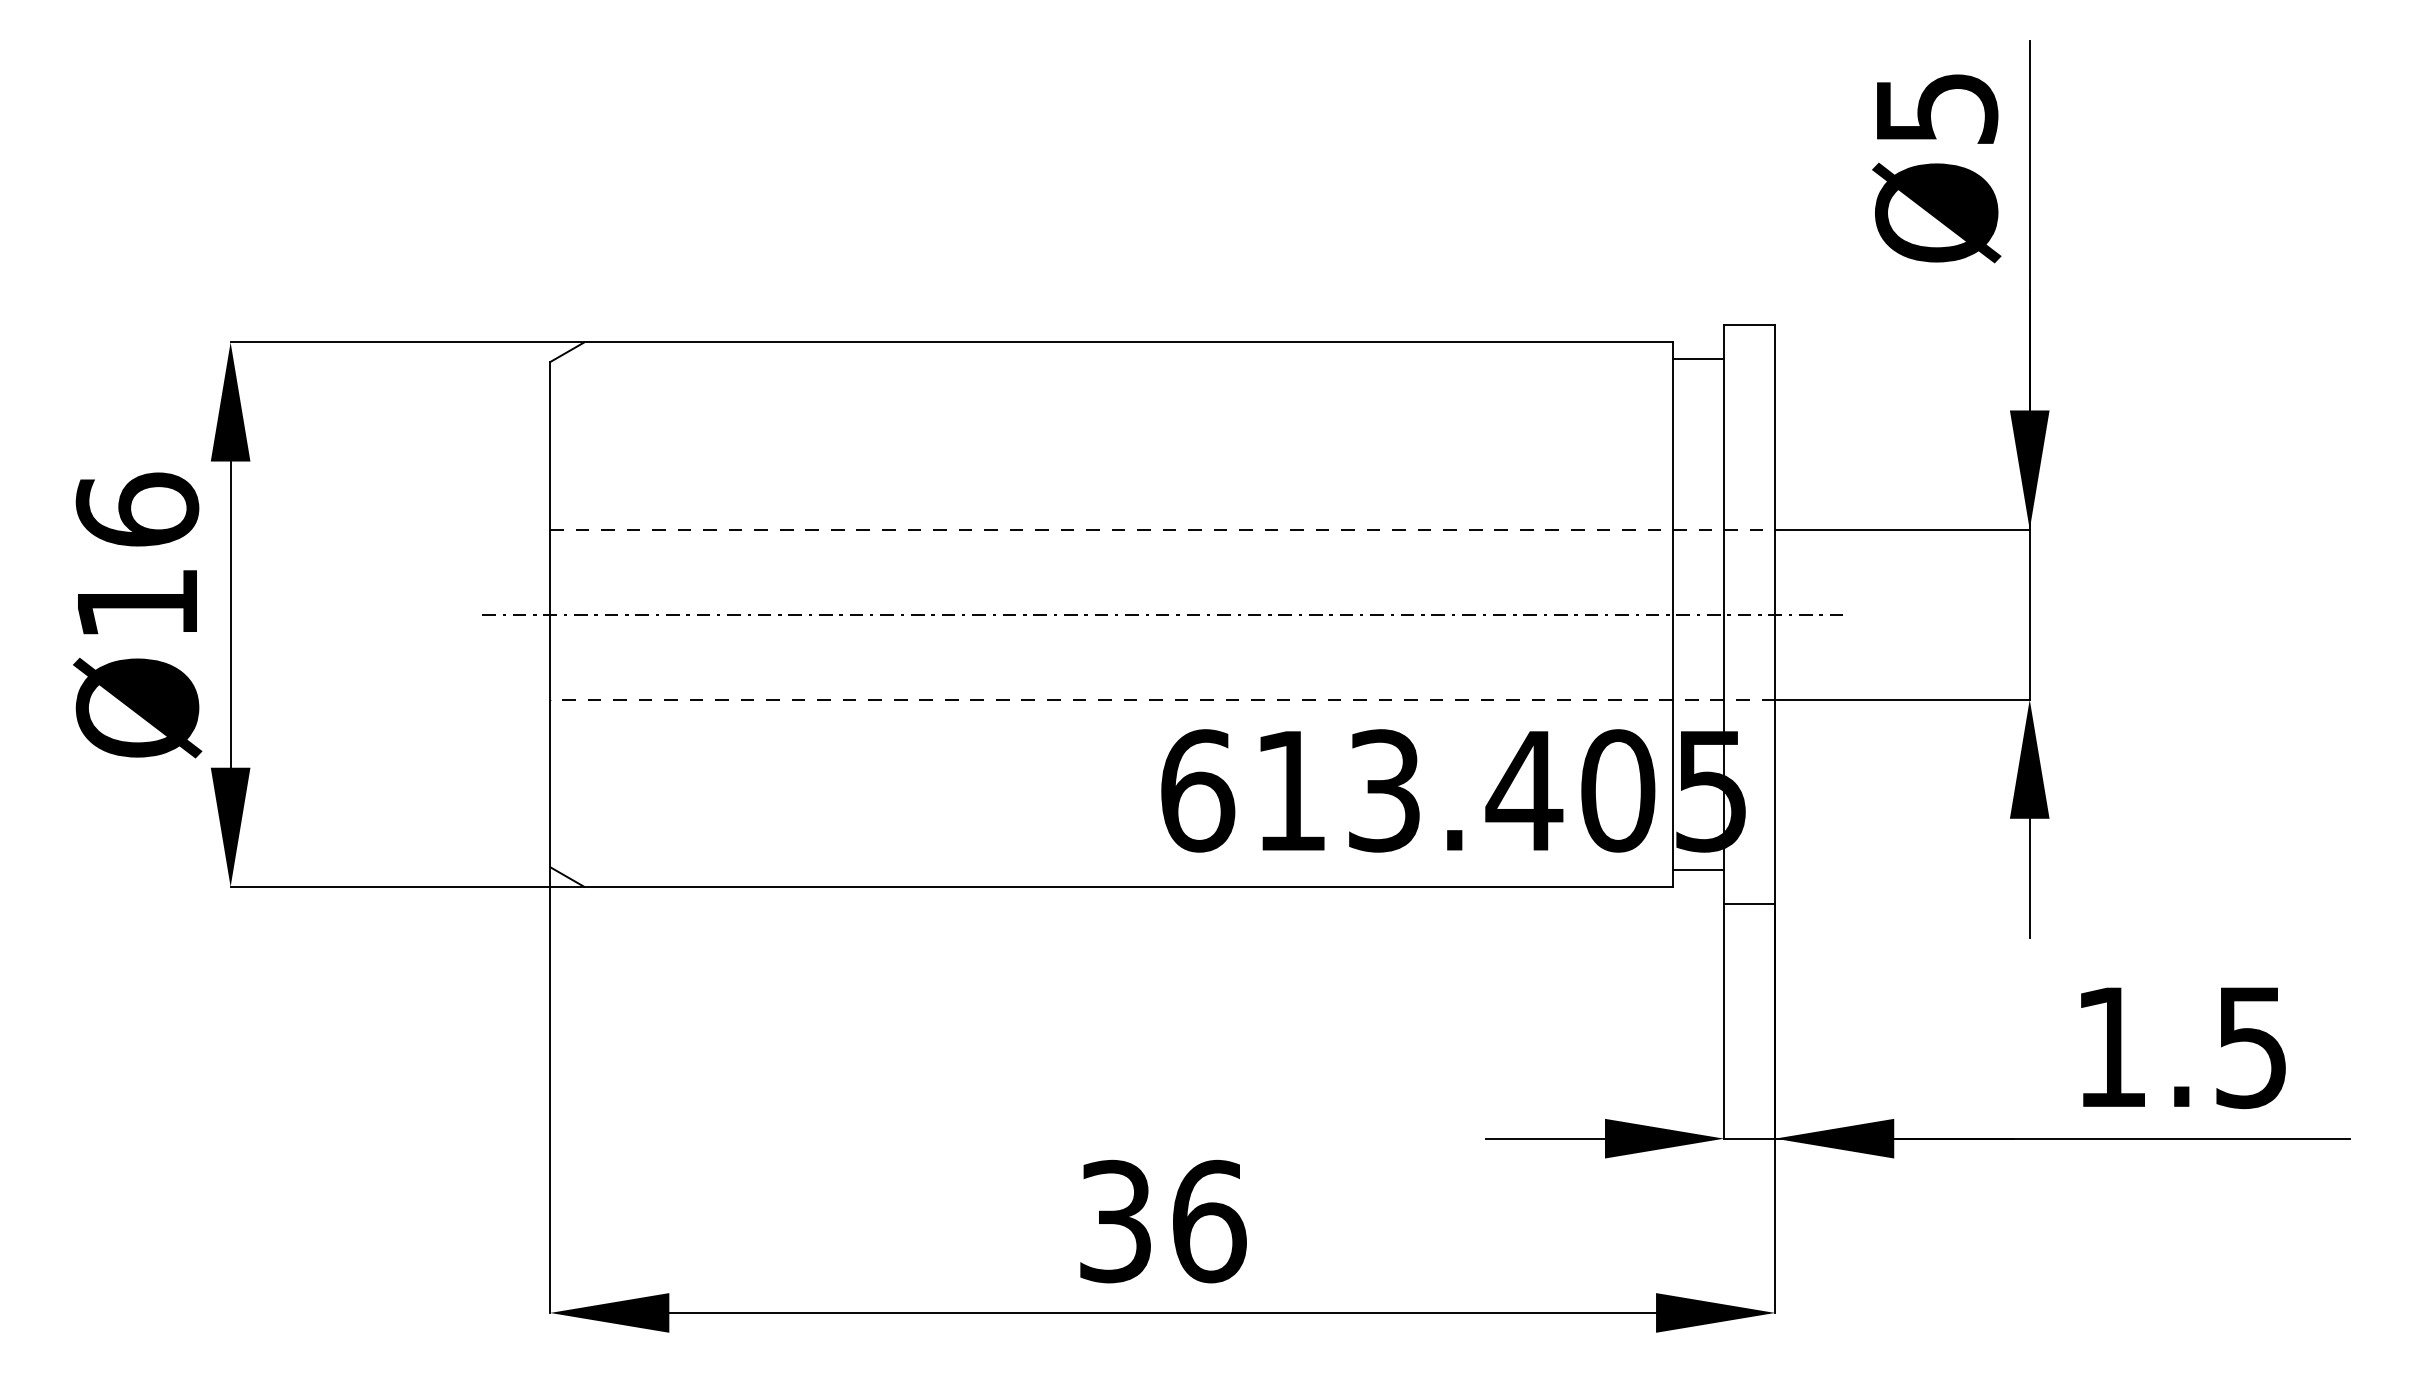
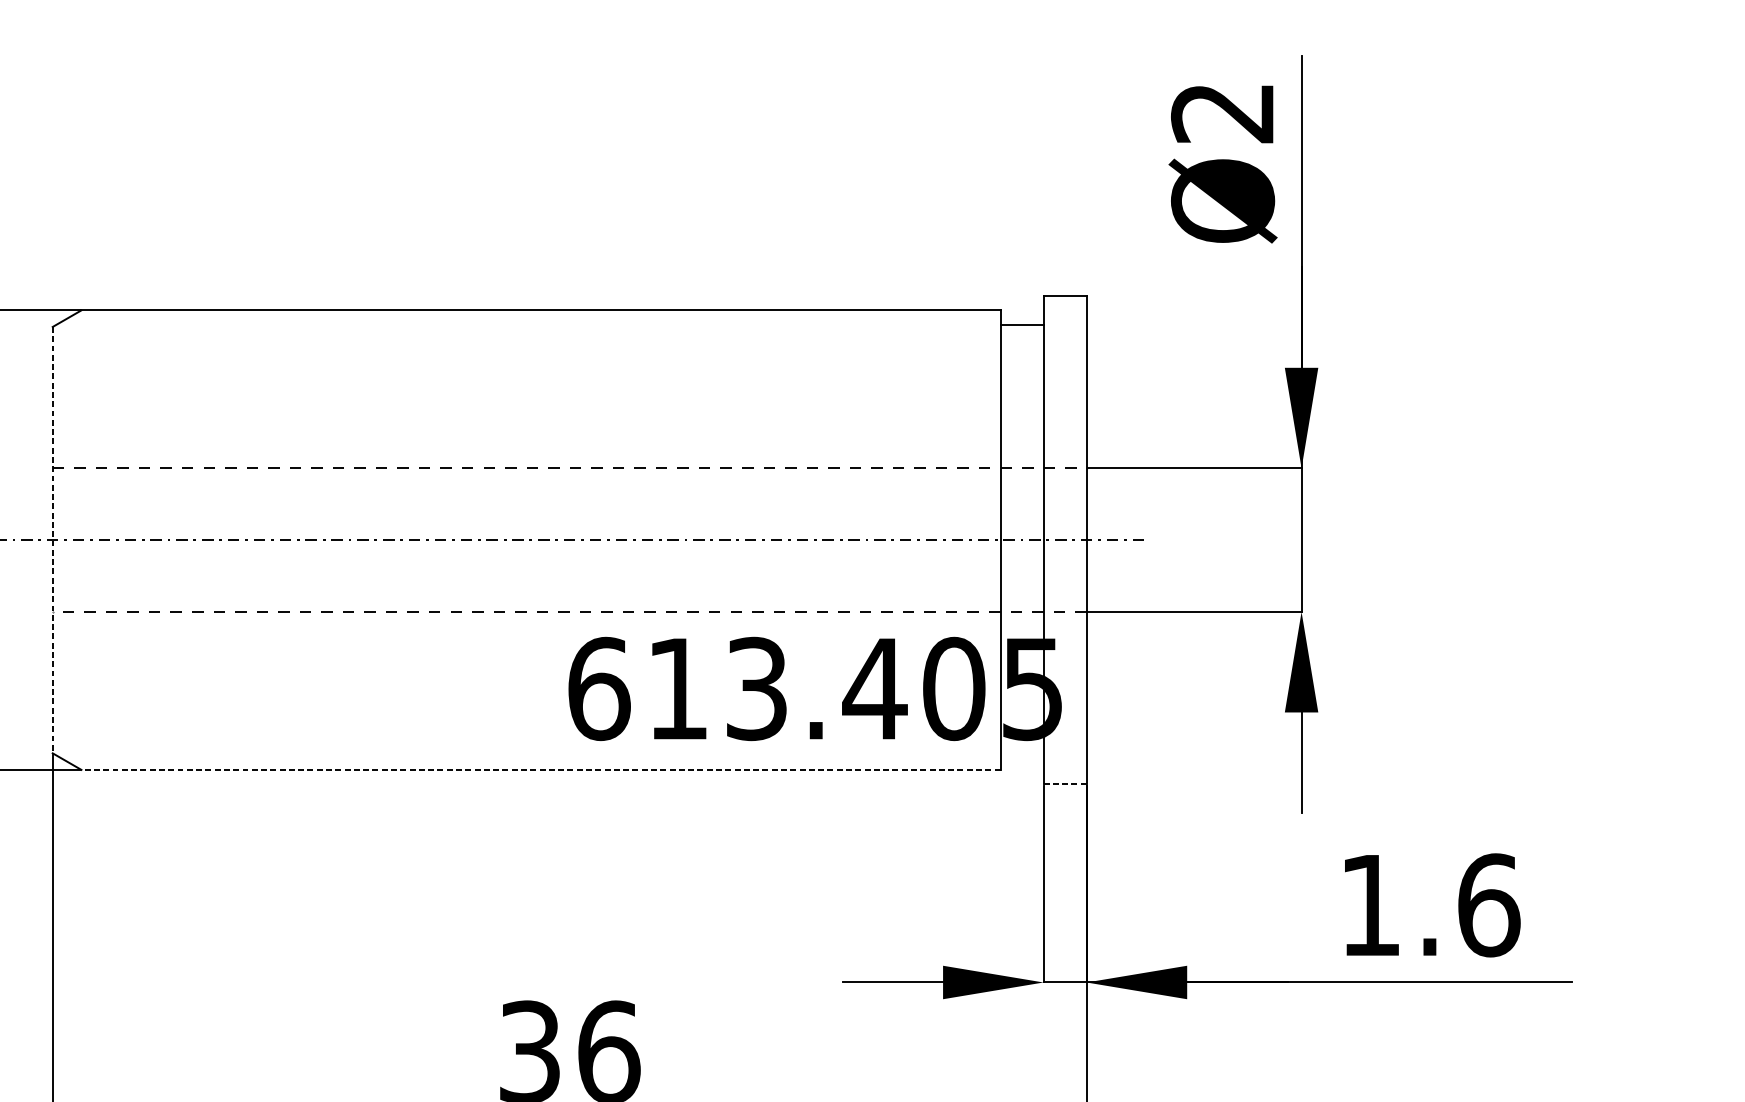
text: (1936, 109) -> (1222, 113), Ø5 -> Ø2
line: (550, 614) -> (52, 540), solid -> dashed
line: (1698, 869) -> (1021, 755), removed
line: (1128, 886) -> (540, 769), solid -> dashed
line: (1749, 903) -> (1065, 783), solid -> dashed
text: (2252, 1047) -> (1489, 905), 1.5 -> 1.6

